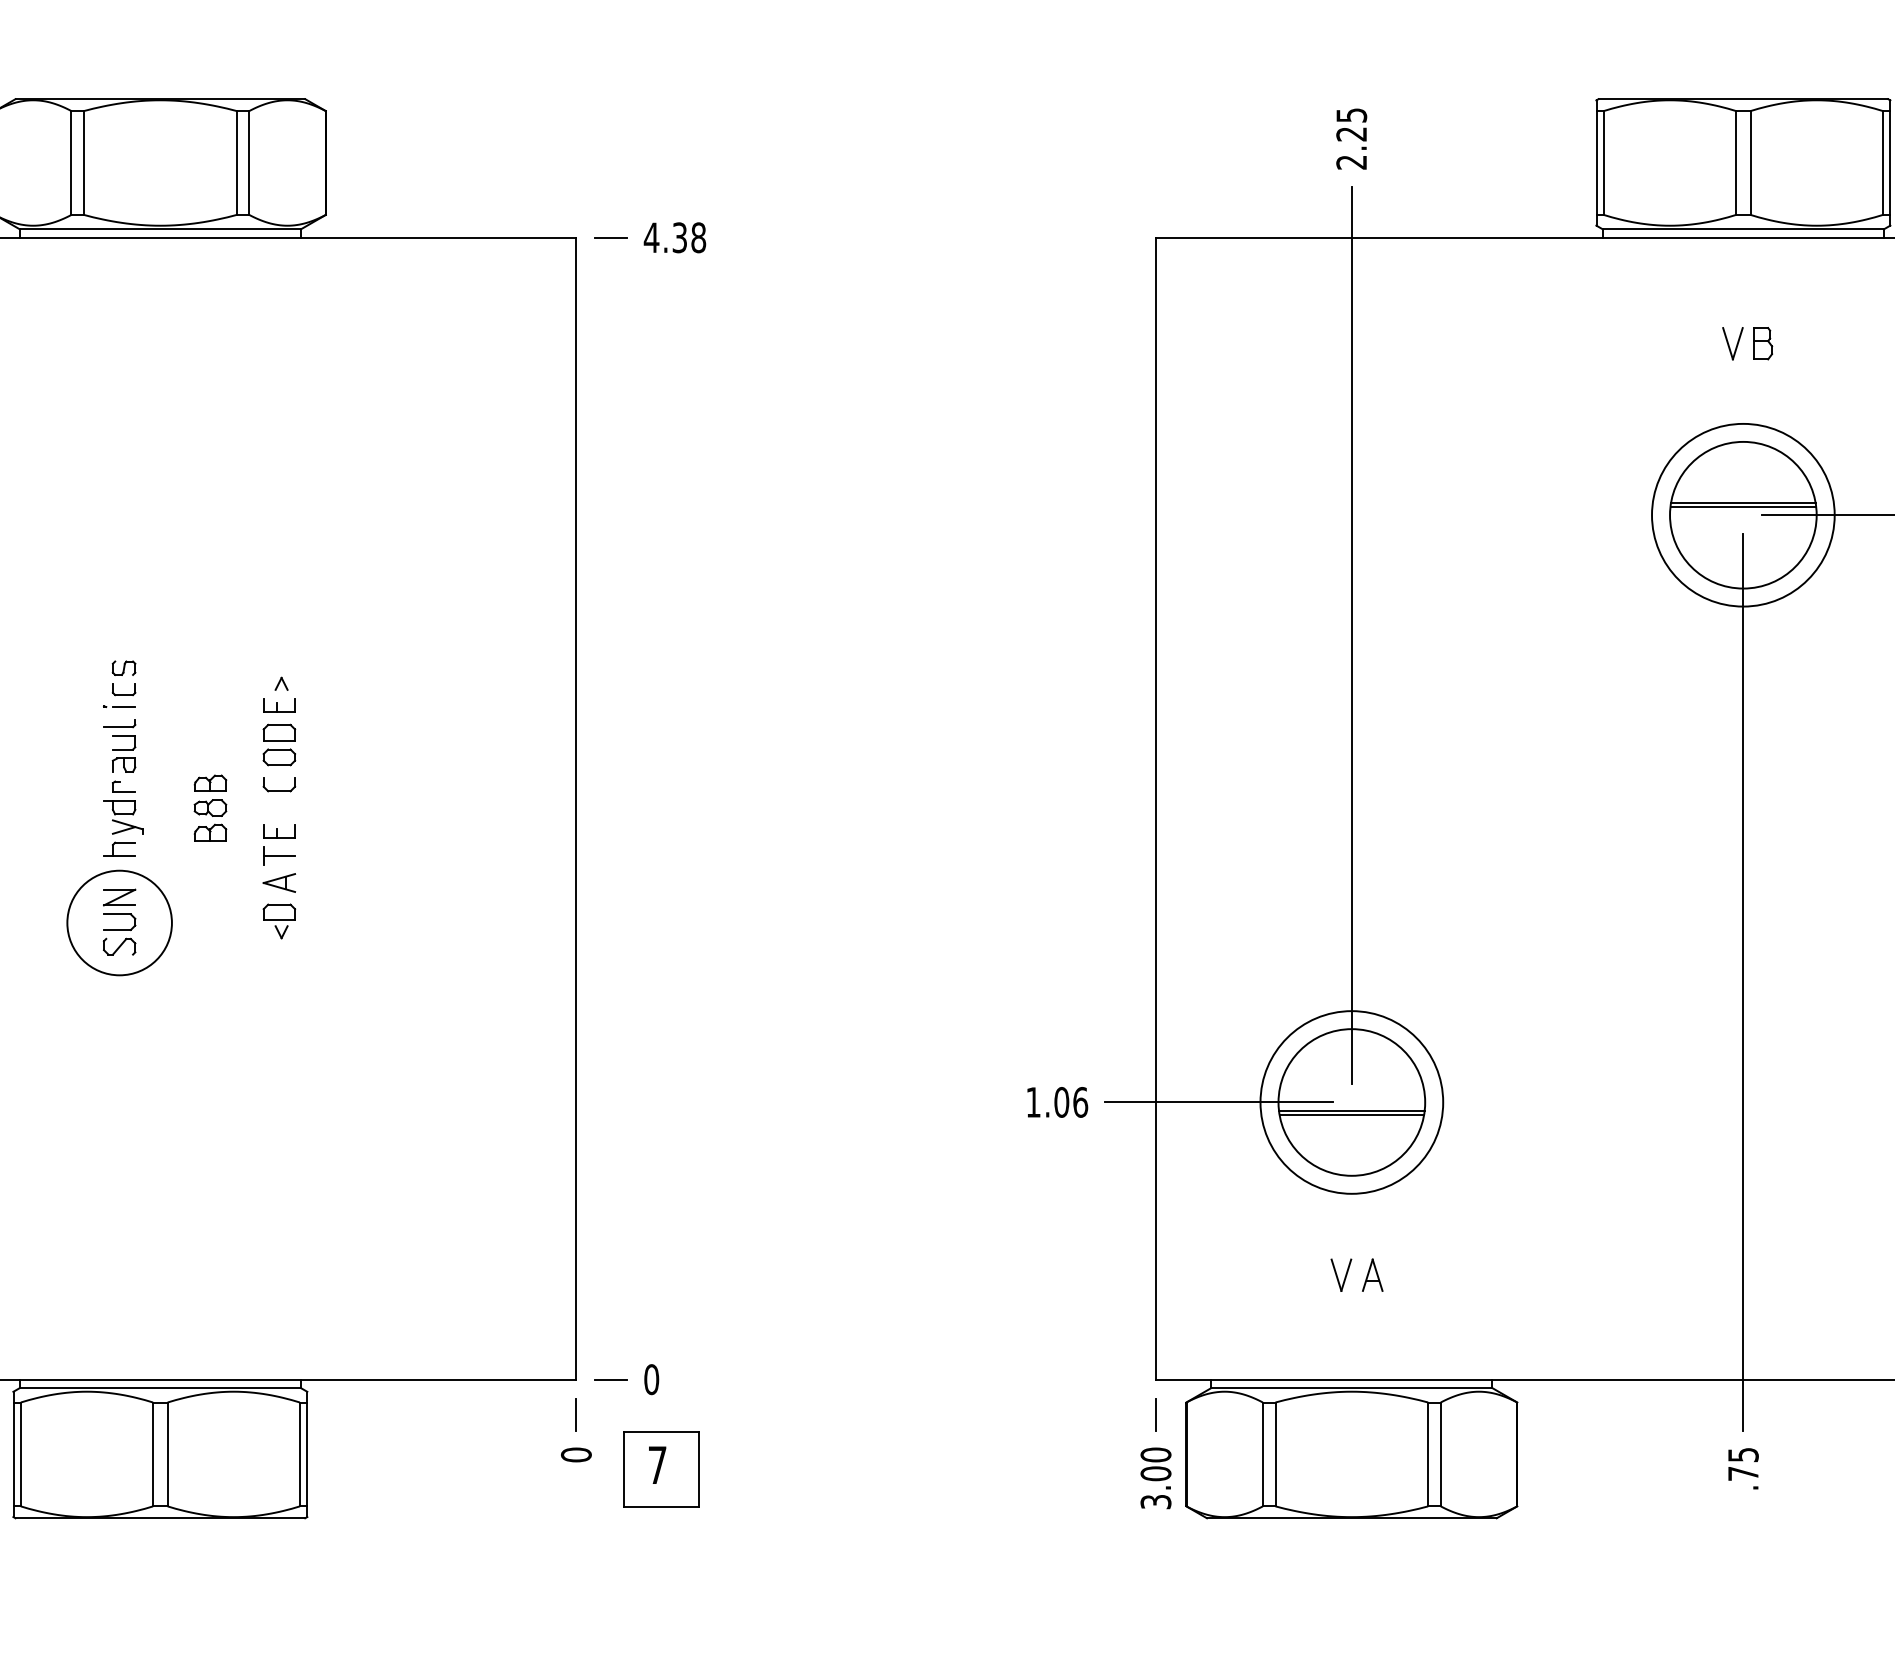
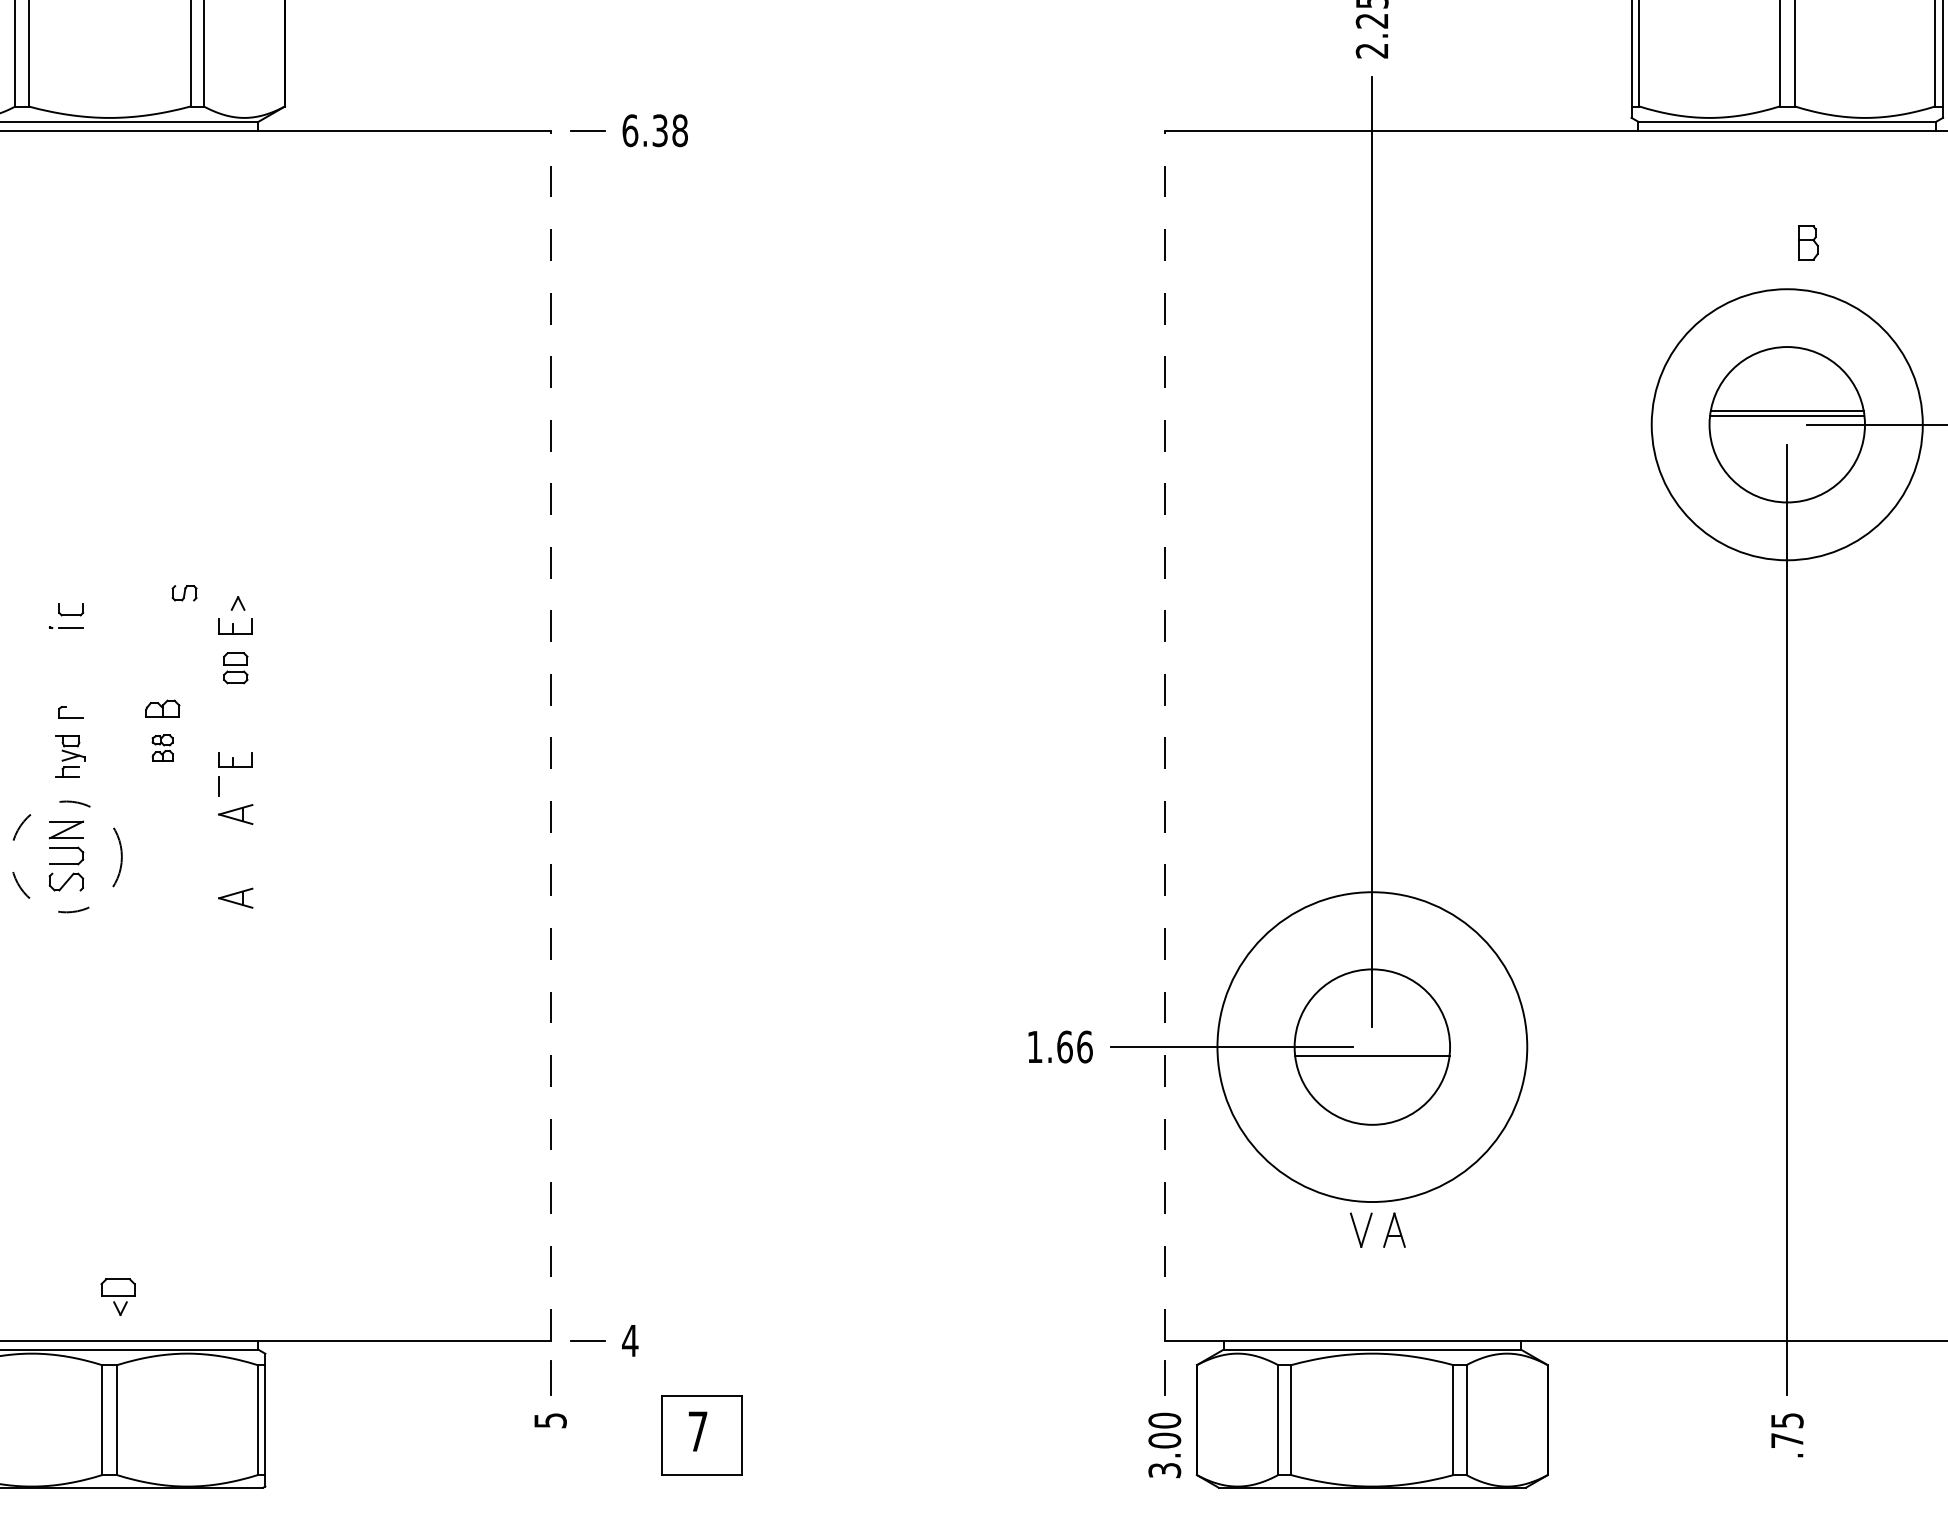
text: (651, 237) -> (630, 130), 4.38 -> 6.38
part: (1732, 343) -> (1775, 242), removed
circle: (1743, 514) -> (1787, 423), size x1.4
part: (123, 667) -> (183, 592), moved
part: (279, 744) -> (235, 667), size x0.7
part: (119, 745) -> (66, 668), removed
part: (279, 784) -> (235, 710), removed
line: (576, 808) -> (550, 735), solid -> dashed
line: (1156, 808) -> (1165, 735), solid -> dashed
part: (210, 820) -> (162, 748), size x0.6
part: (123, 828) -> (70, 756), size x0.7
line: (279, 856) -> (235, 786), removed
part: (279, 921) -> (118, 1297), moved
circle: (119, 922) -> (66, 856), solid -> dashed
part: (278, 961) -> (234, 897), added
text: (1061, 1102) -> (1064, 1047), 1.06 -> 1.66
circle: (1351, 1102) -> (1371, 1047), size x1.6
line: (1351, 1114) -> (1371, 1059), removed
text: (651, 1379) -> (630, 1340), 0 -> 4
text: (576, 1454) -> (550, 1420), 0 -> 5
part: (661, 1469) -> (702, 1436), moved

